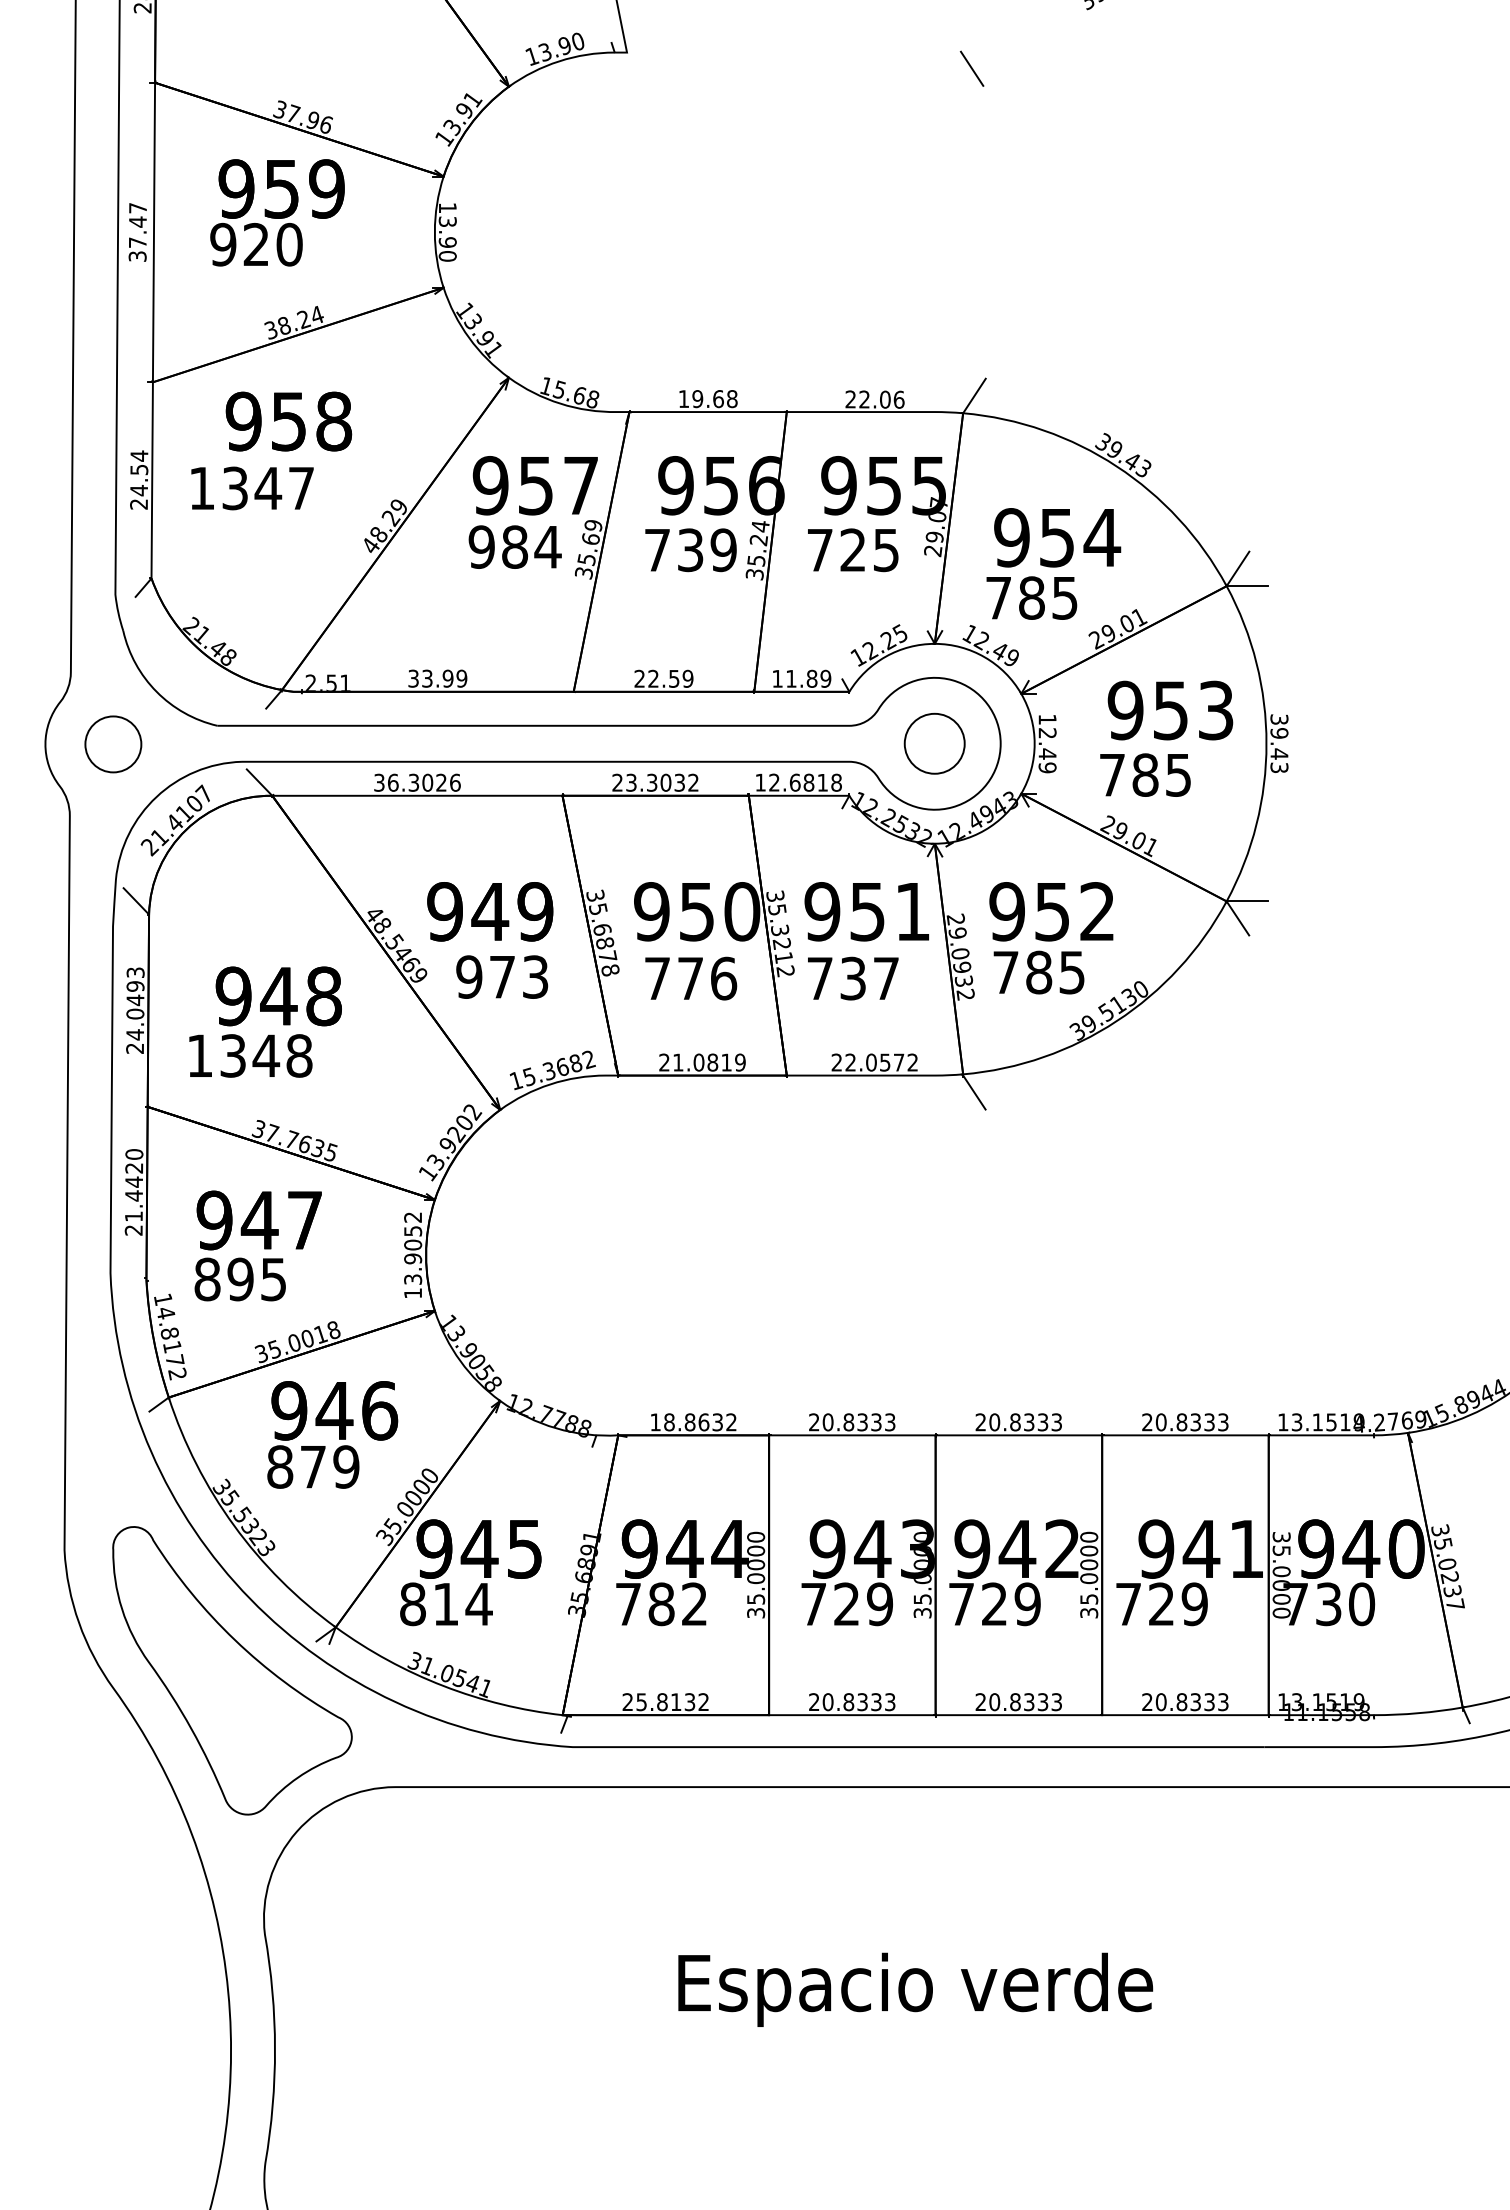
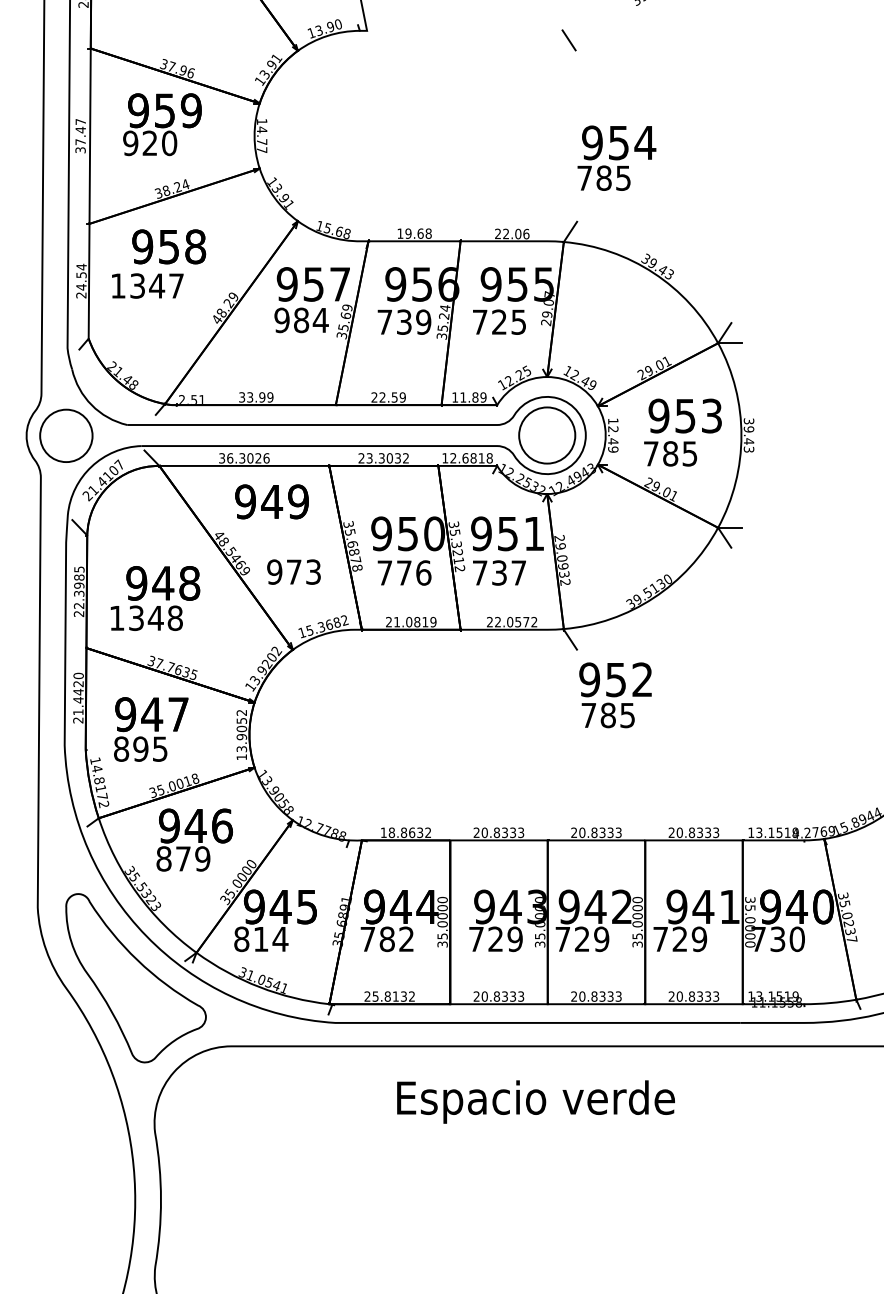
text: (446, 238) -> (261, 139), 13.90 -> 14.77
text: (1053, 562) -> (616, 157), moved
circle: (111, 743) -> (65, 435), size x1.6
circle: (933, 743) -> (546, 435), size x1.6
text: (489, 911) -> (271, 501), moved
text: (1051, 938) -> (615, 695), moved
text: (134, 1003) -> (78, 587), 24.0493 -> 22.3985
text: (914, 1988) -> (535, 1101), moved

